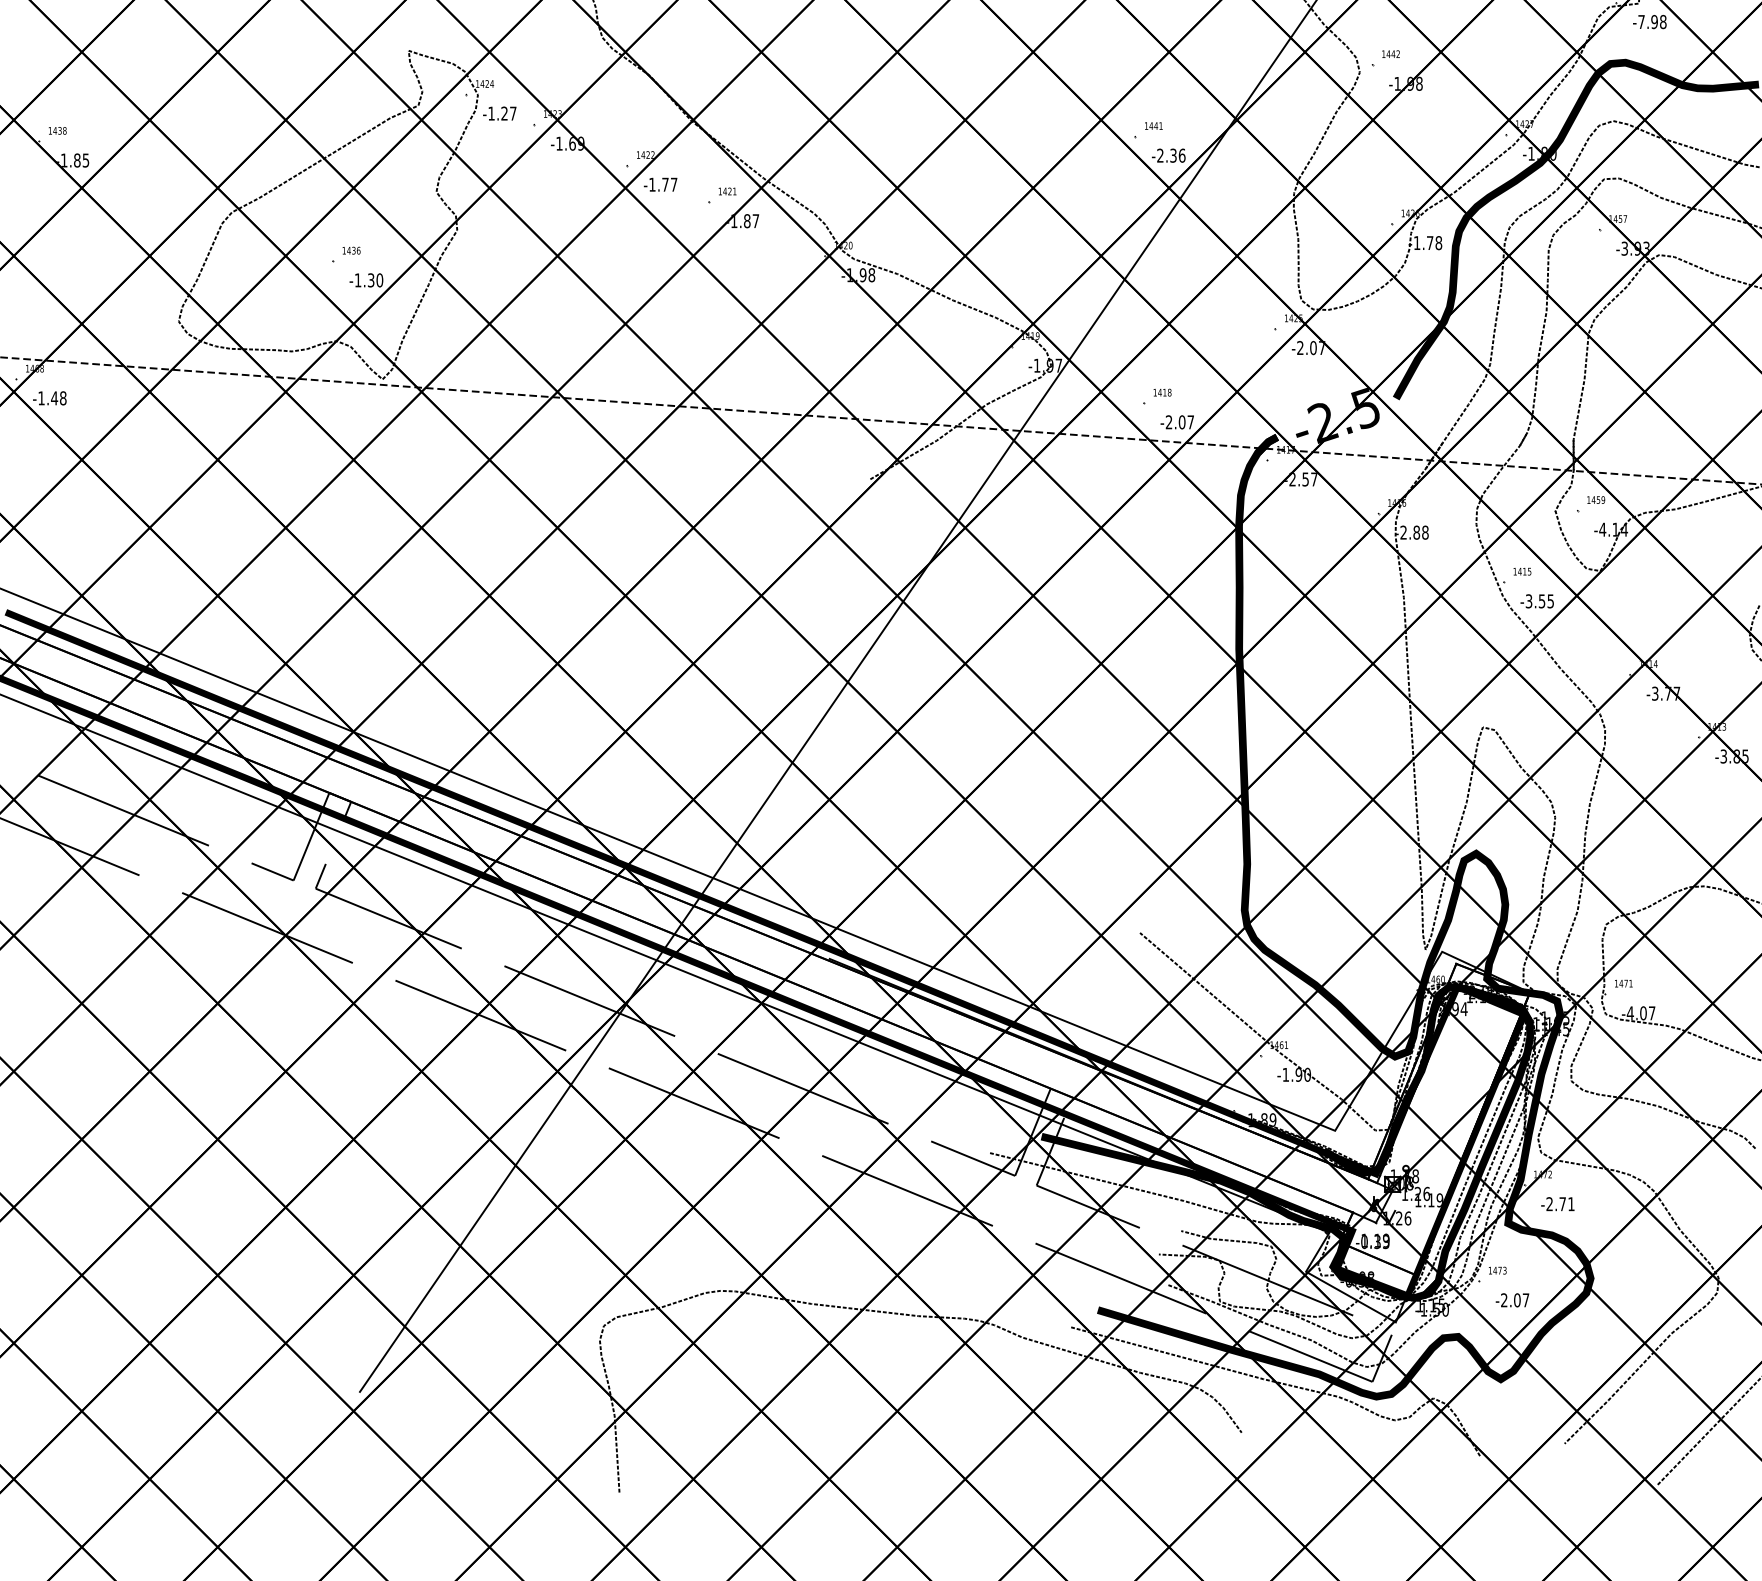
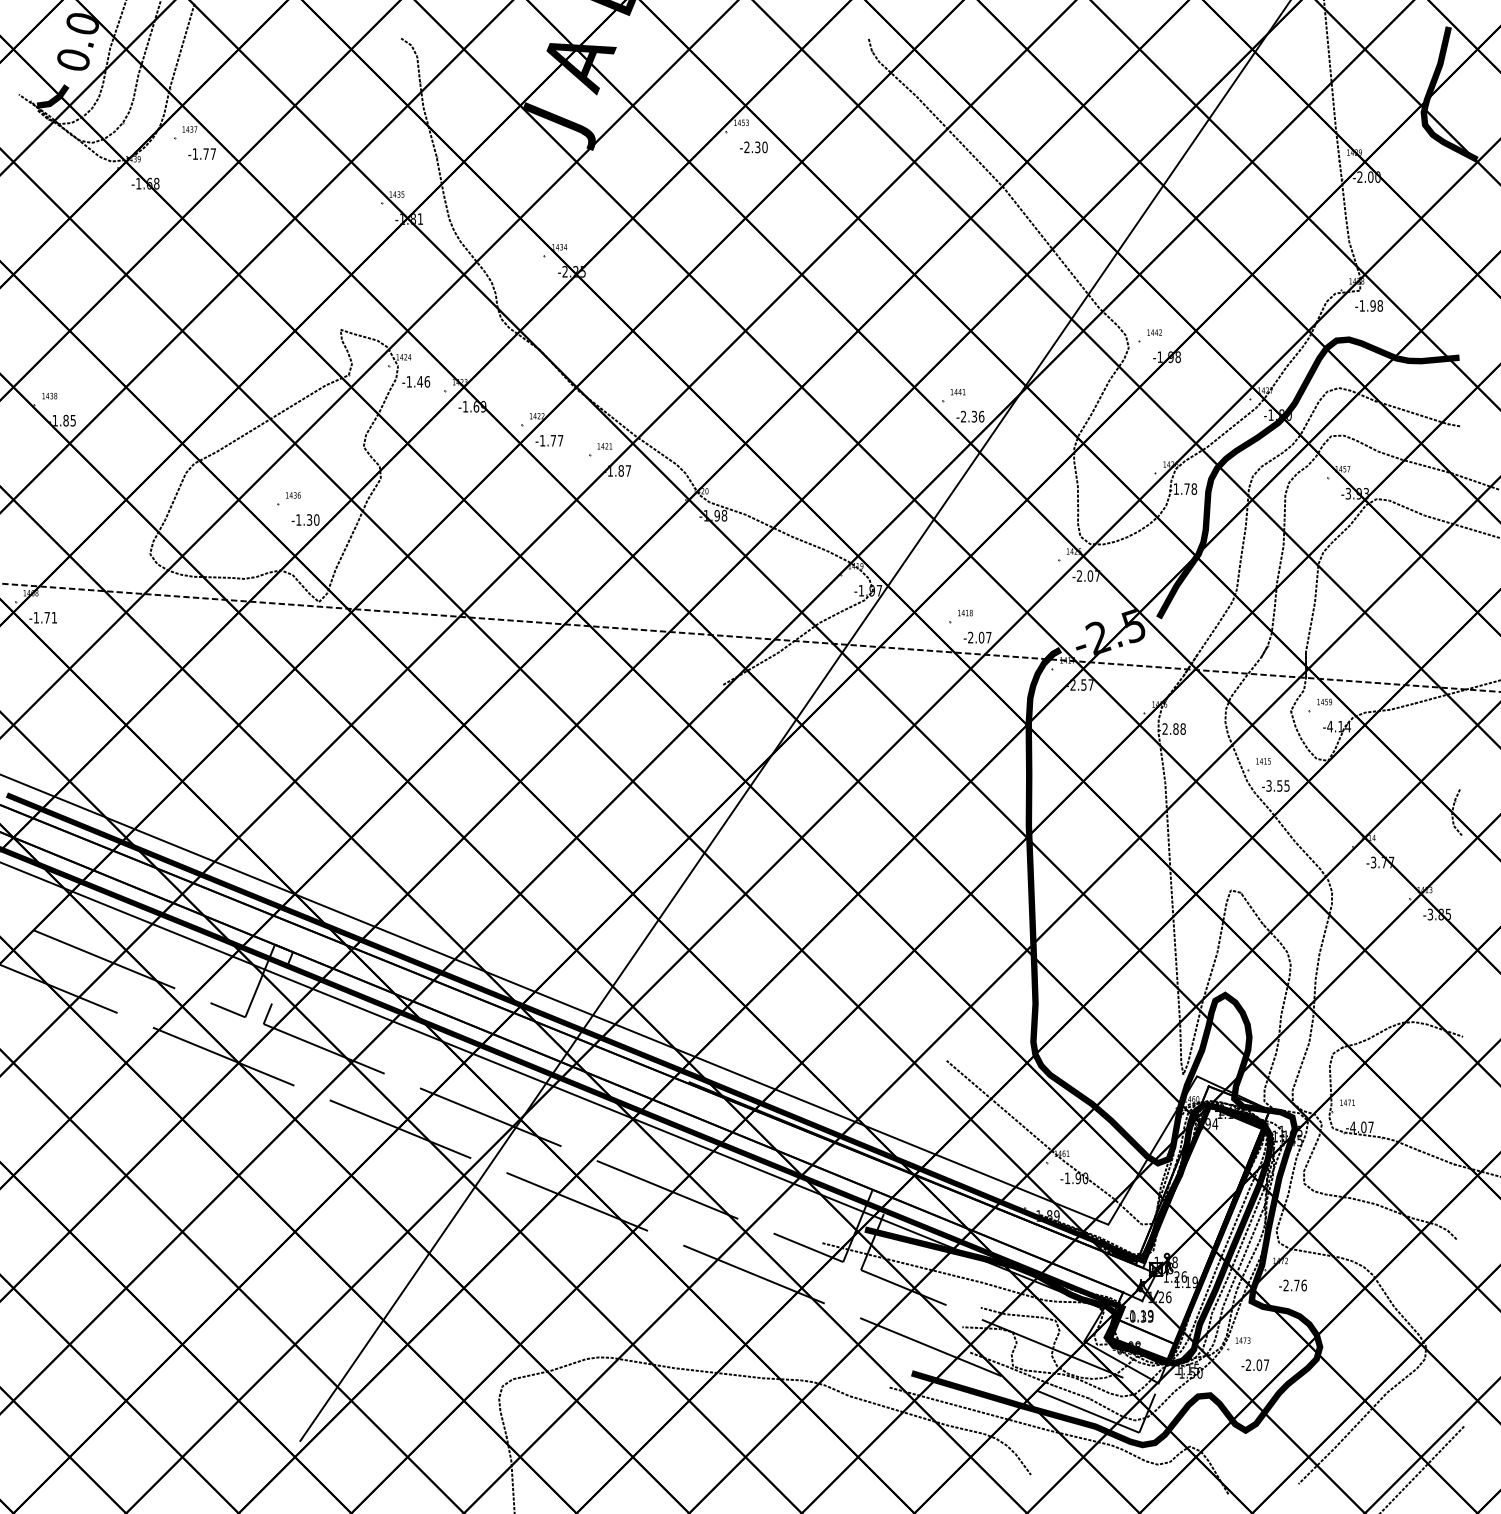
text: (1640, 21) -> (1361, 305), -7.98 -> -1.98
text: (508, 113) -> (423, 381), -1.27 -> -1.46
text: (58, 398) -> (50, 617), -1.48 -> -1.71
text: (1570, 1204) -> (1303, 1285), -2.71 -> -2.76

